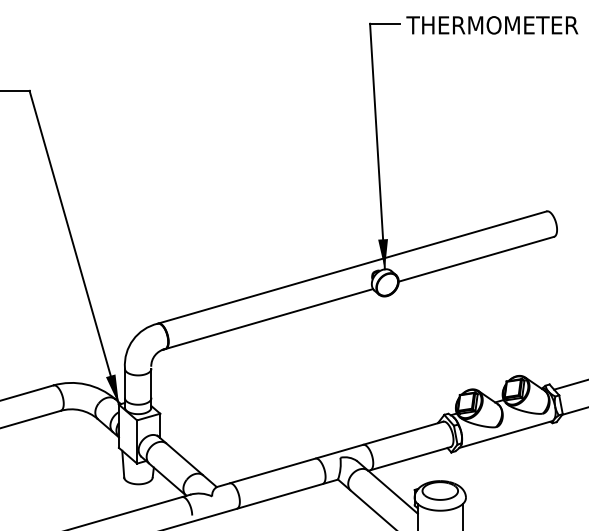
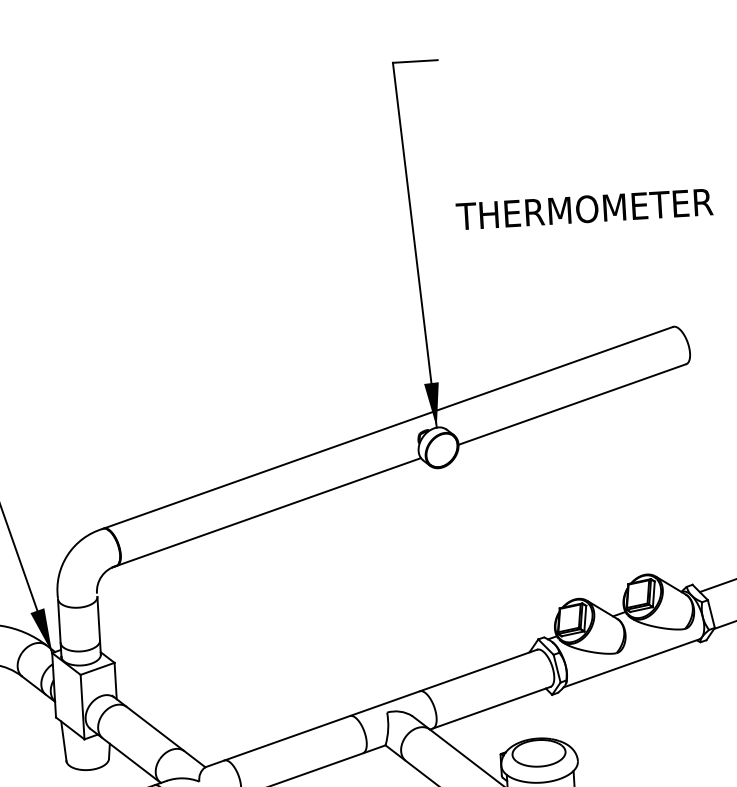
text: (492, 25) -> (584, 209), moved

